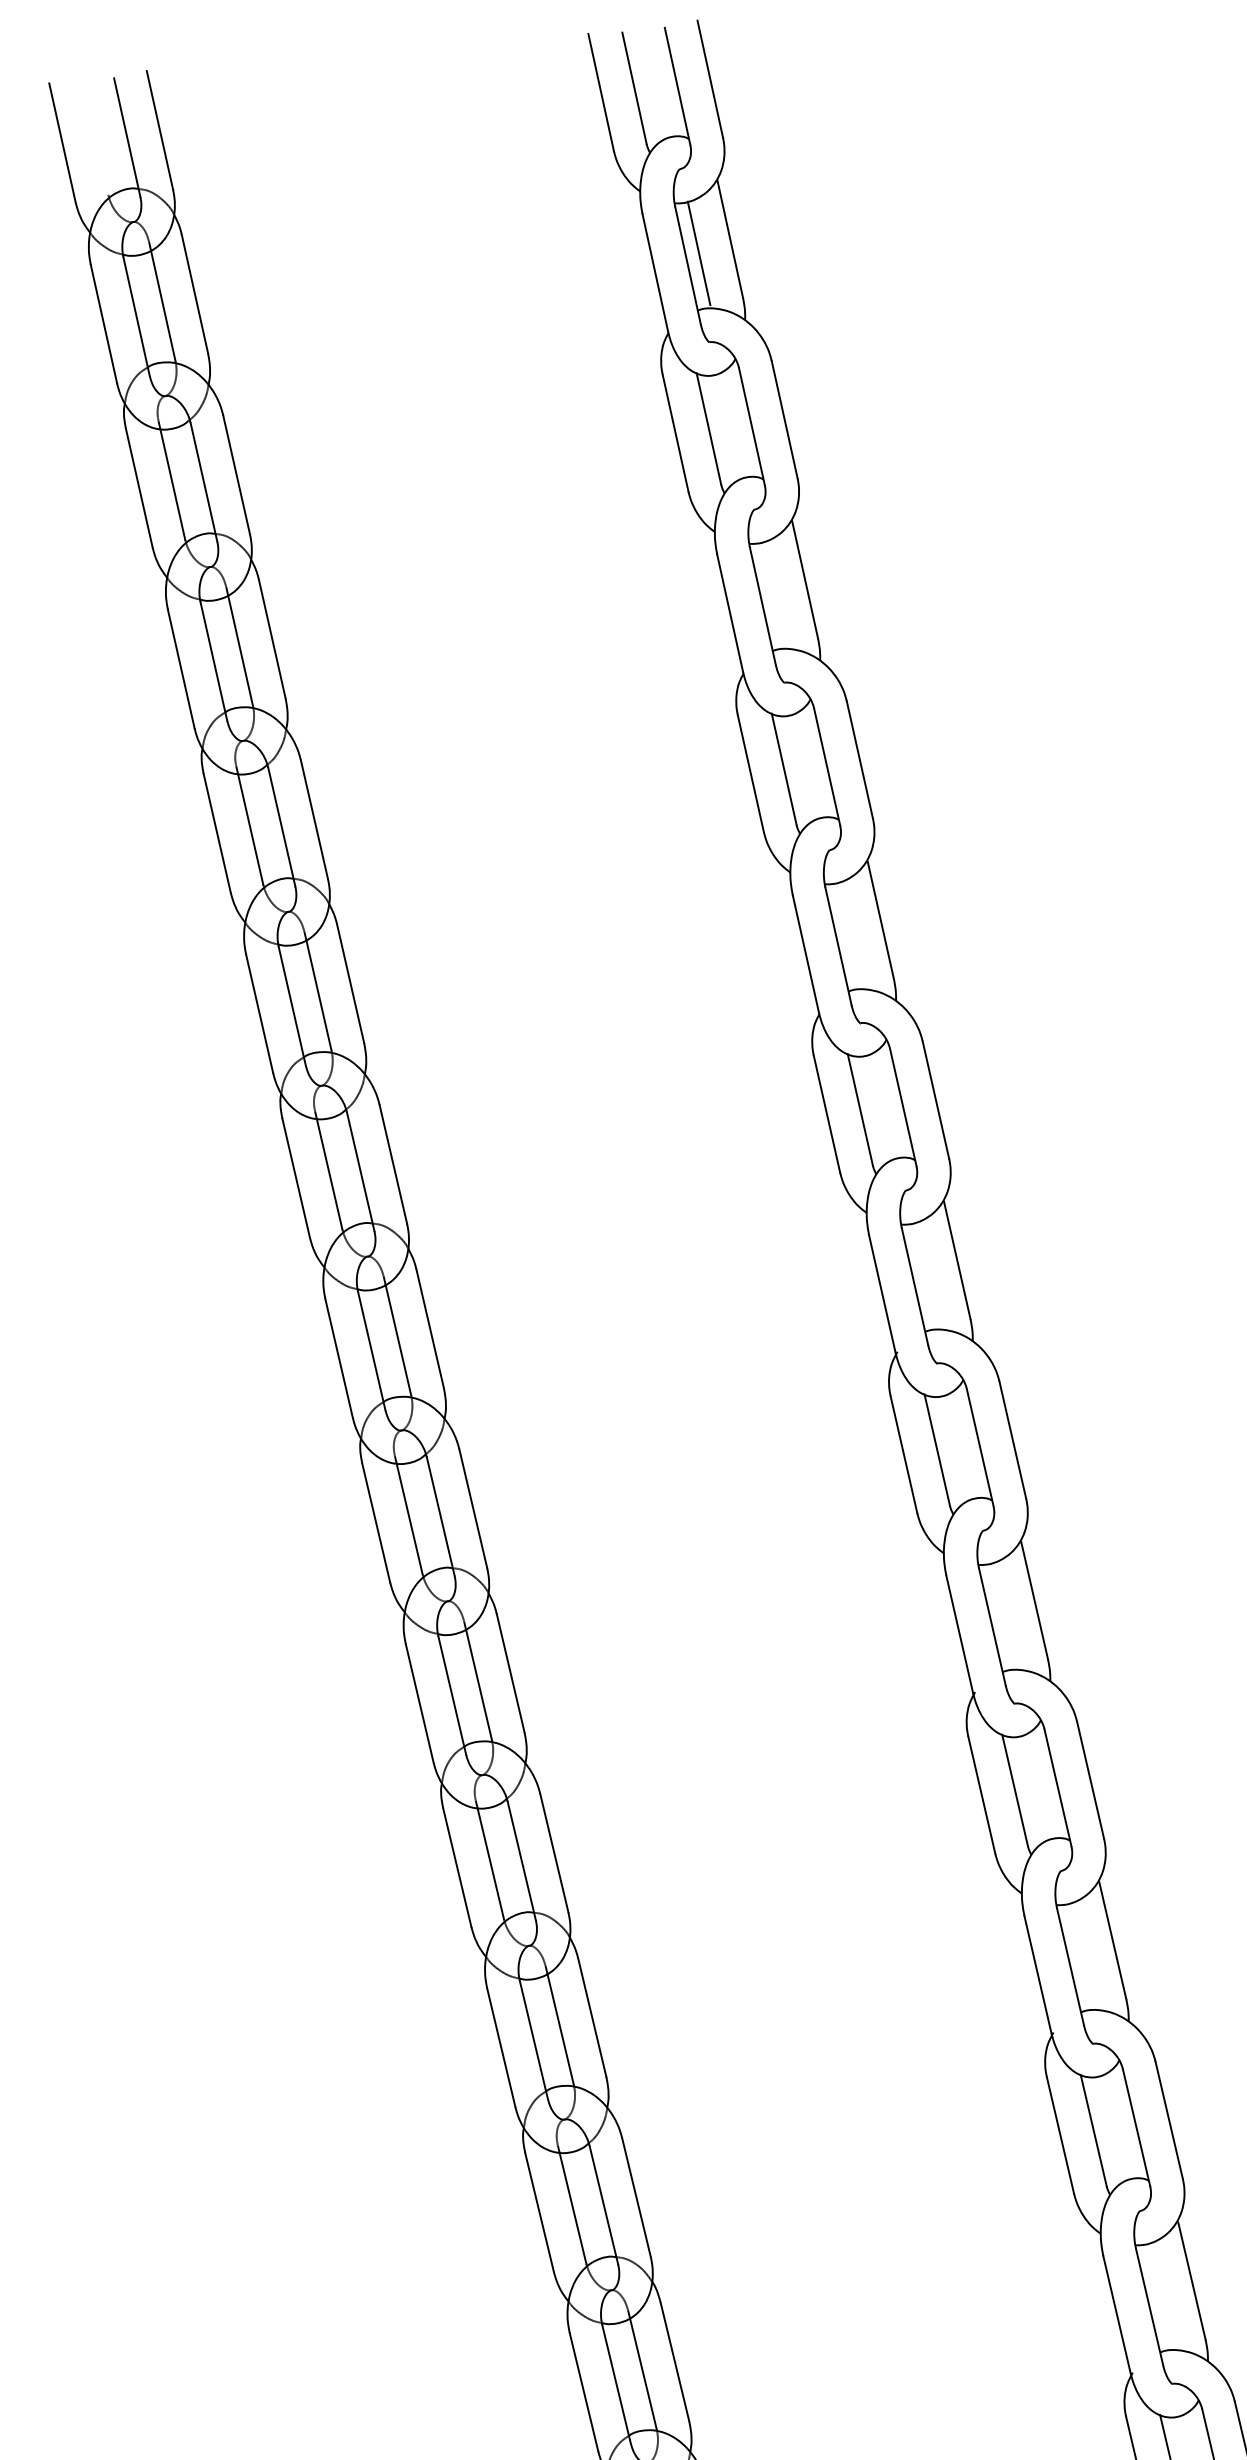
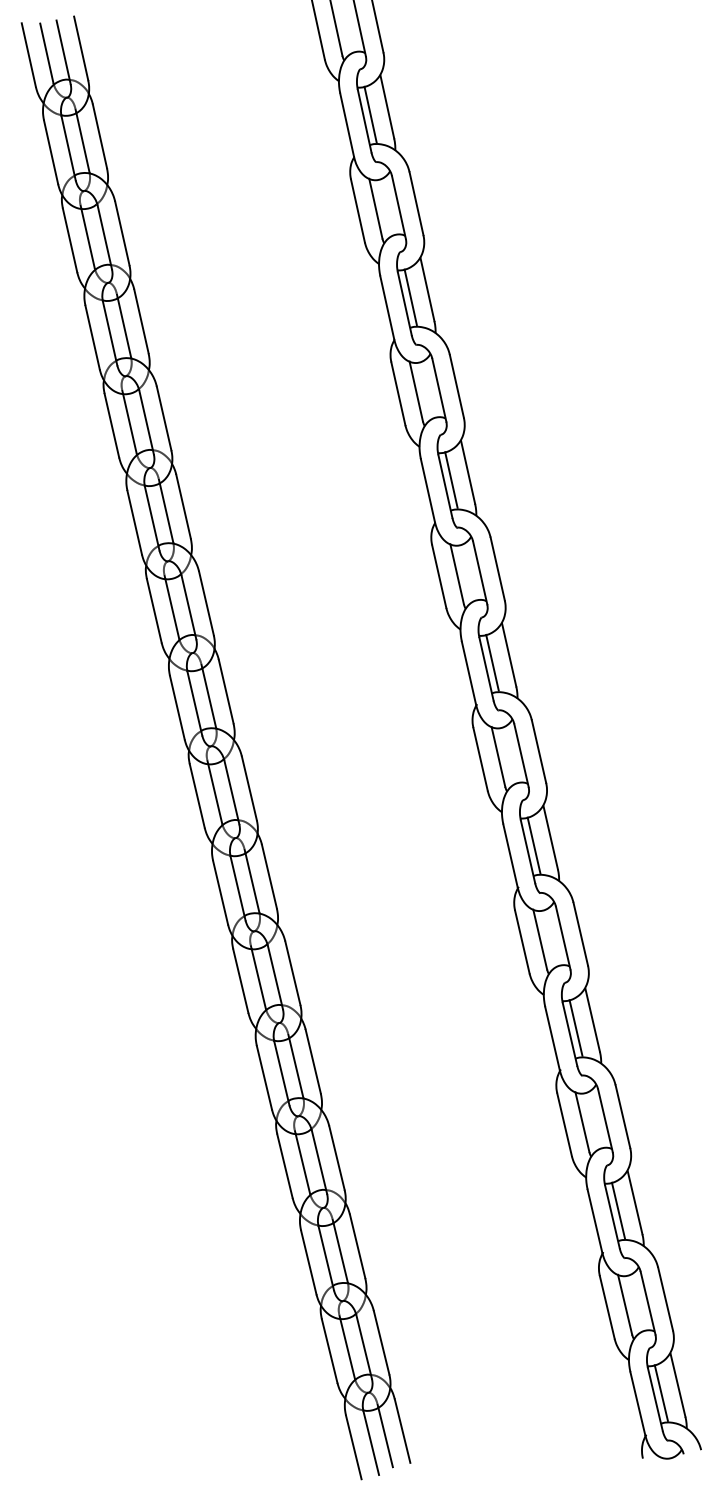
line: (95, 139) -> (46, 53), added
line: (773, 594) -> (410, 297), added
line: (849, 933) -> (451, 479), added
line: (926, 1274) -> (492, 662), added
line: (1002, 1615) -> (533, 845), added
line: (1080, 1954) -> (575, 1027), added
line: (1159, 2295) -> (617, 1210), added

